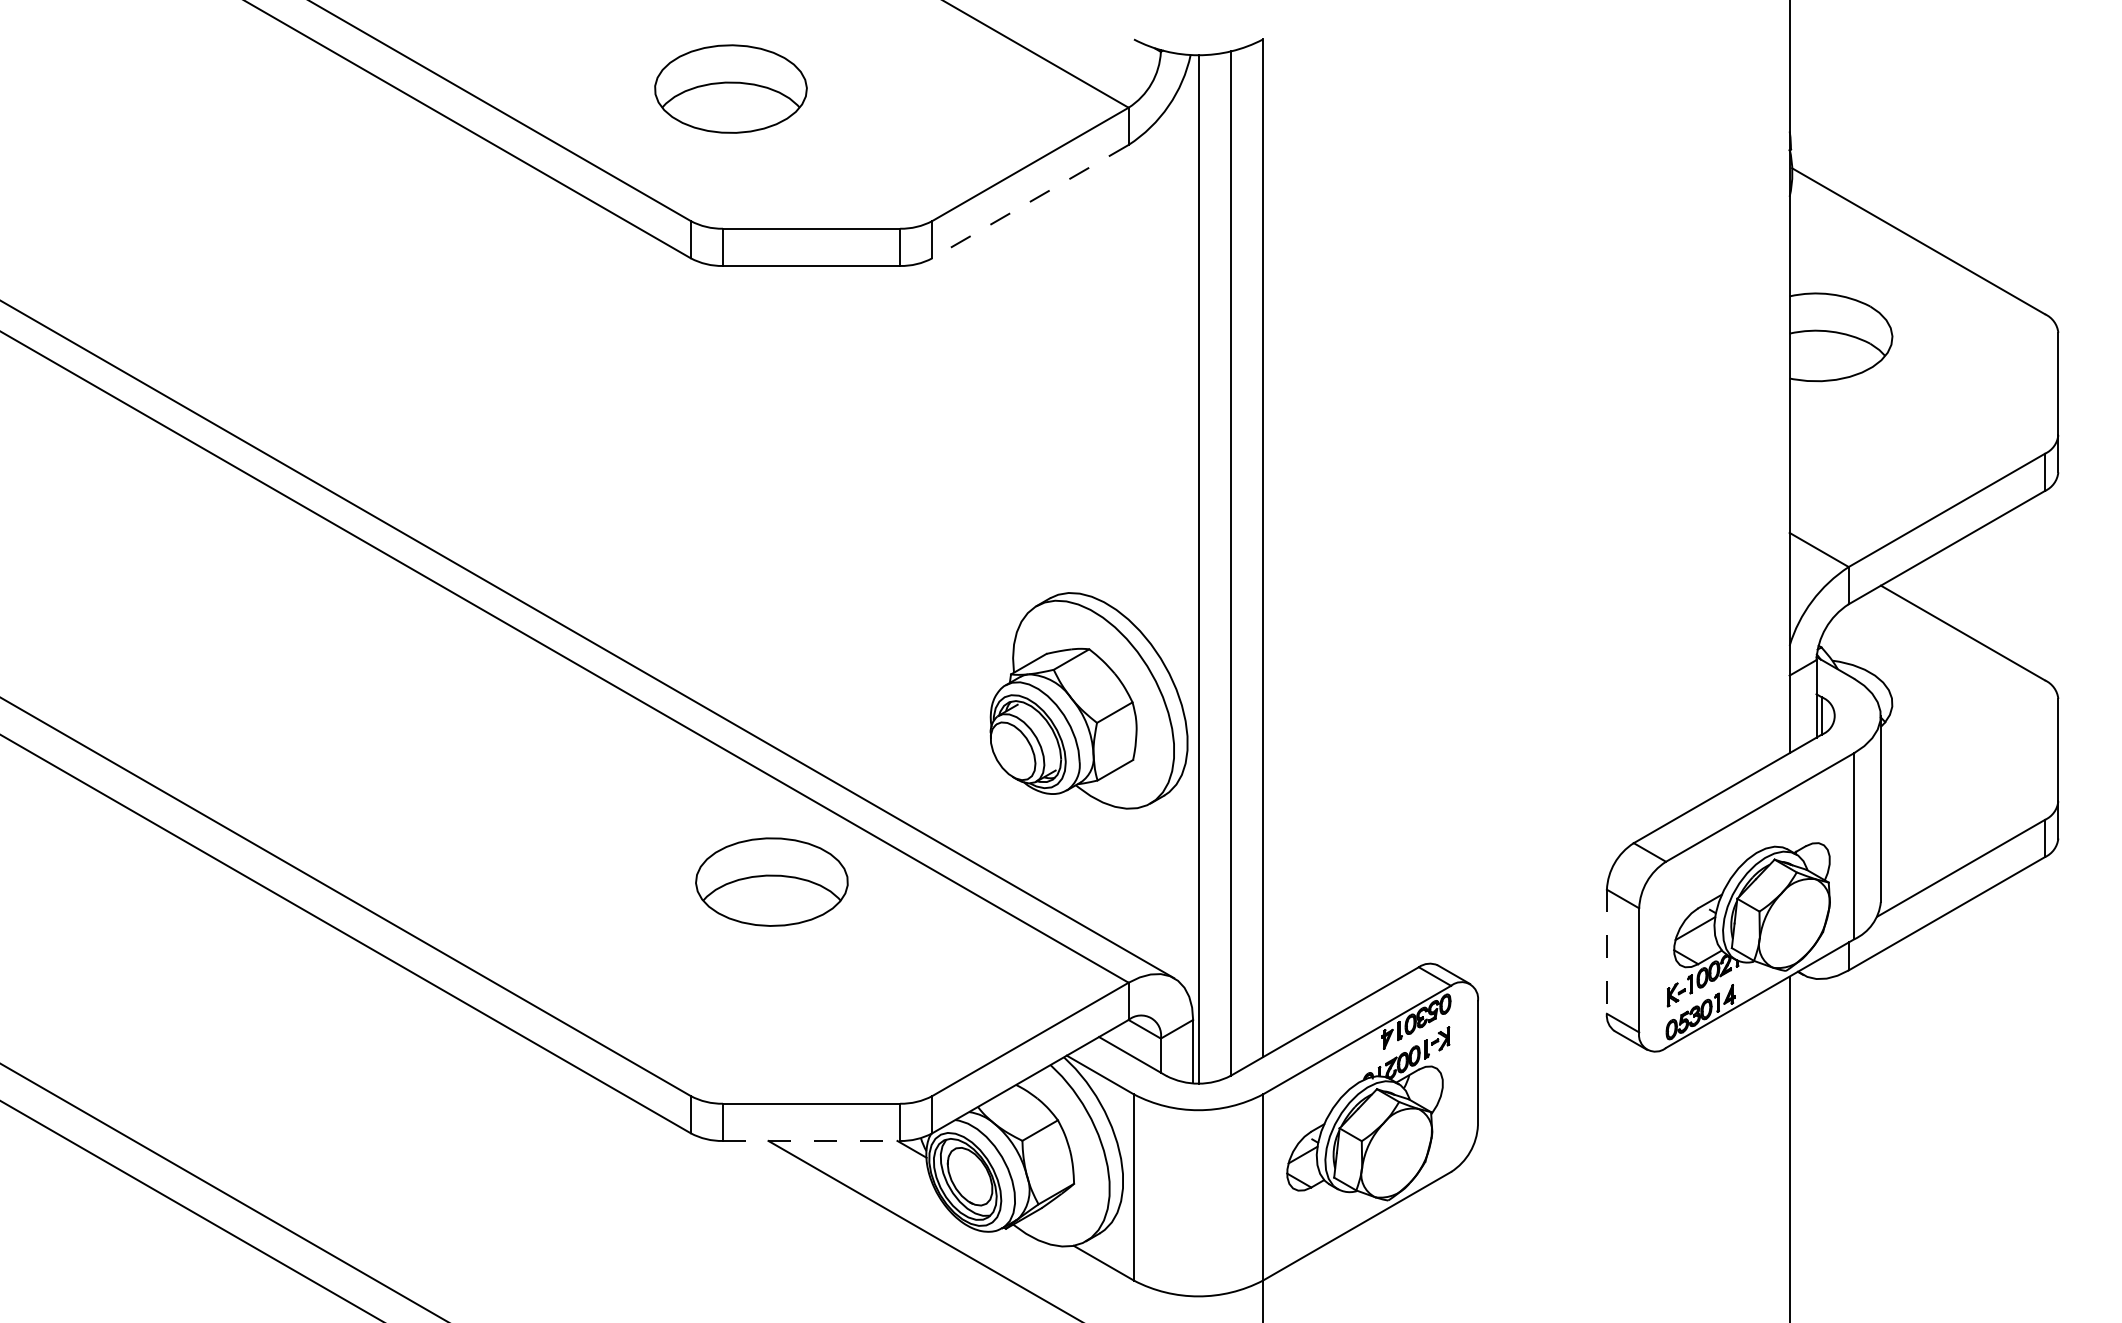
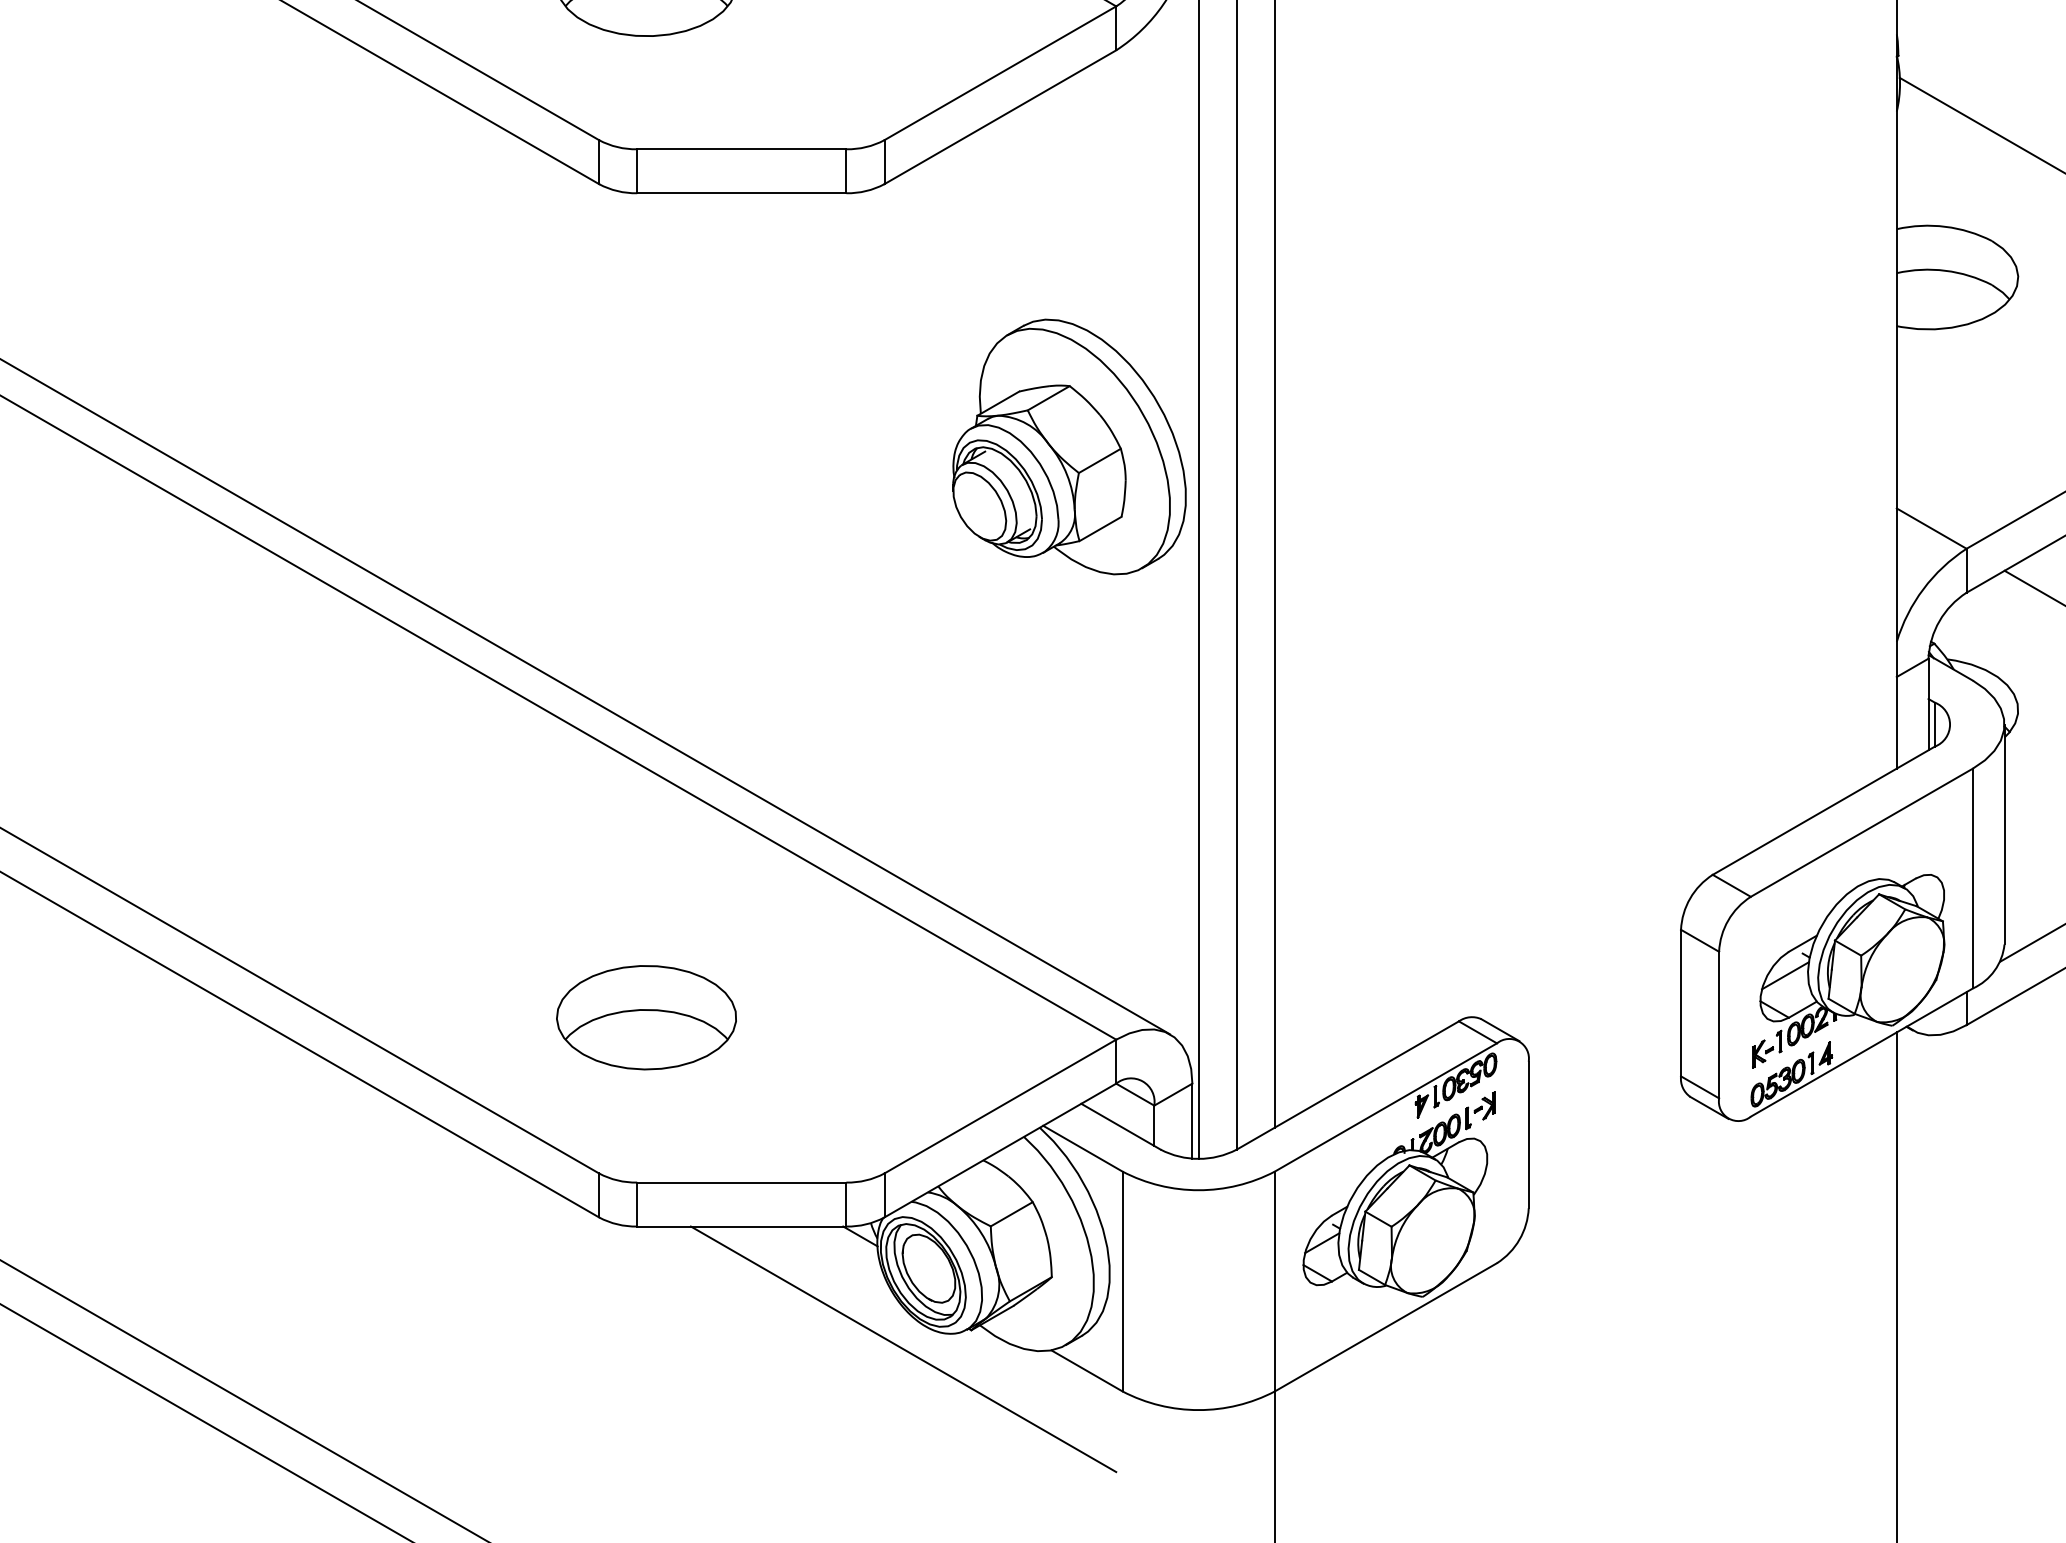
line: (1030, 201) -> (1000, 117), dashed -> solid
part: (1088, 700) -> (1068, 446), moved
part: (771, 881) -> (646, 1016), moved
line: (1606, 952) -> (1680, 1003), dashed -> solid
line: (811, 1140) -> (741, 1225), dashed -> solid

